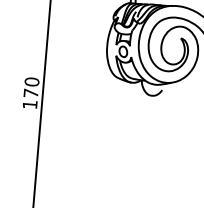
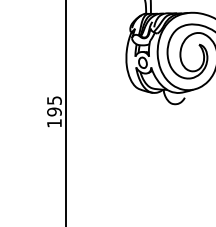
text: (31, 87) -> (54, 106), 170 -> 195

